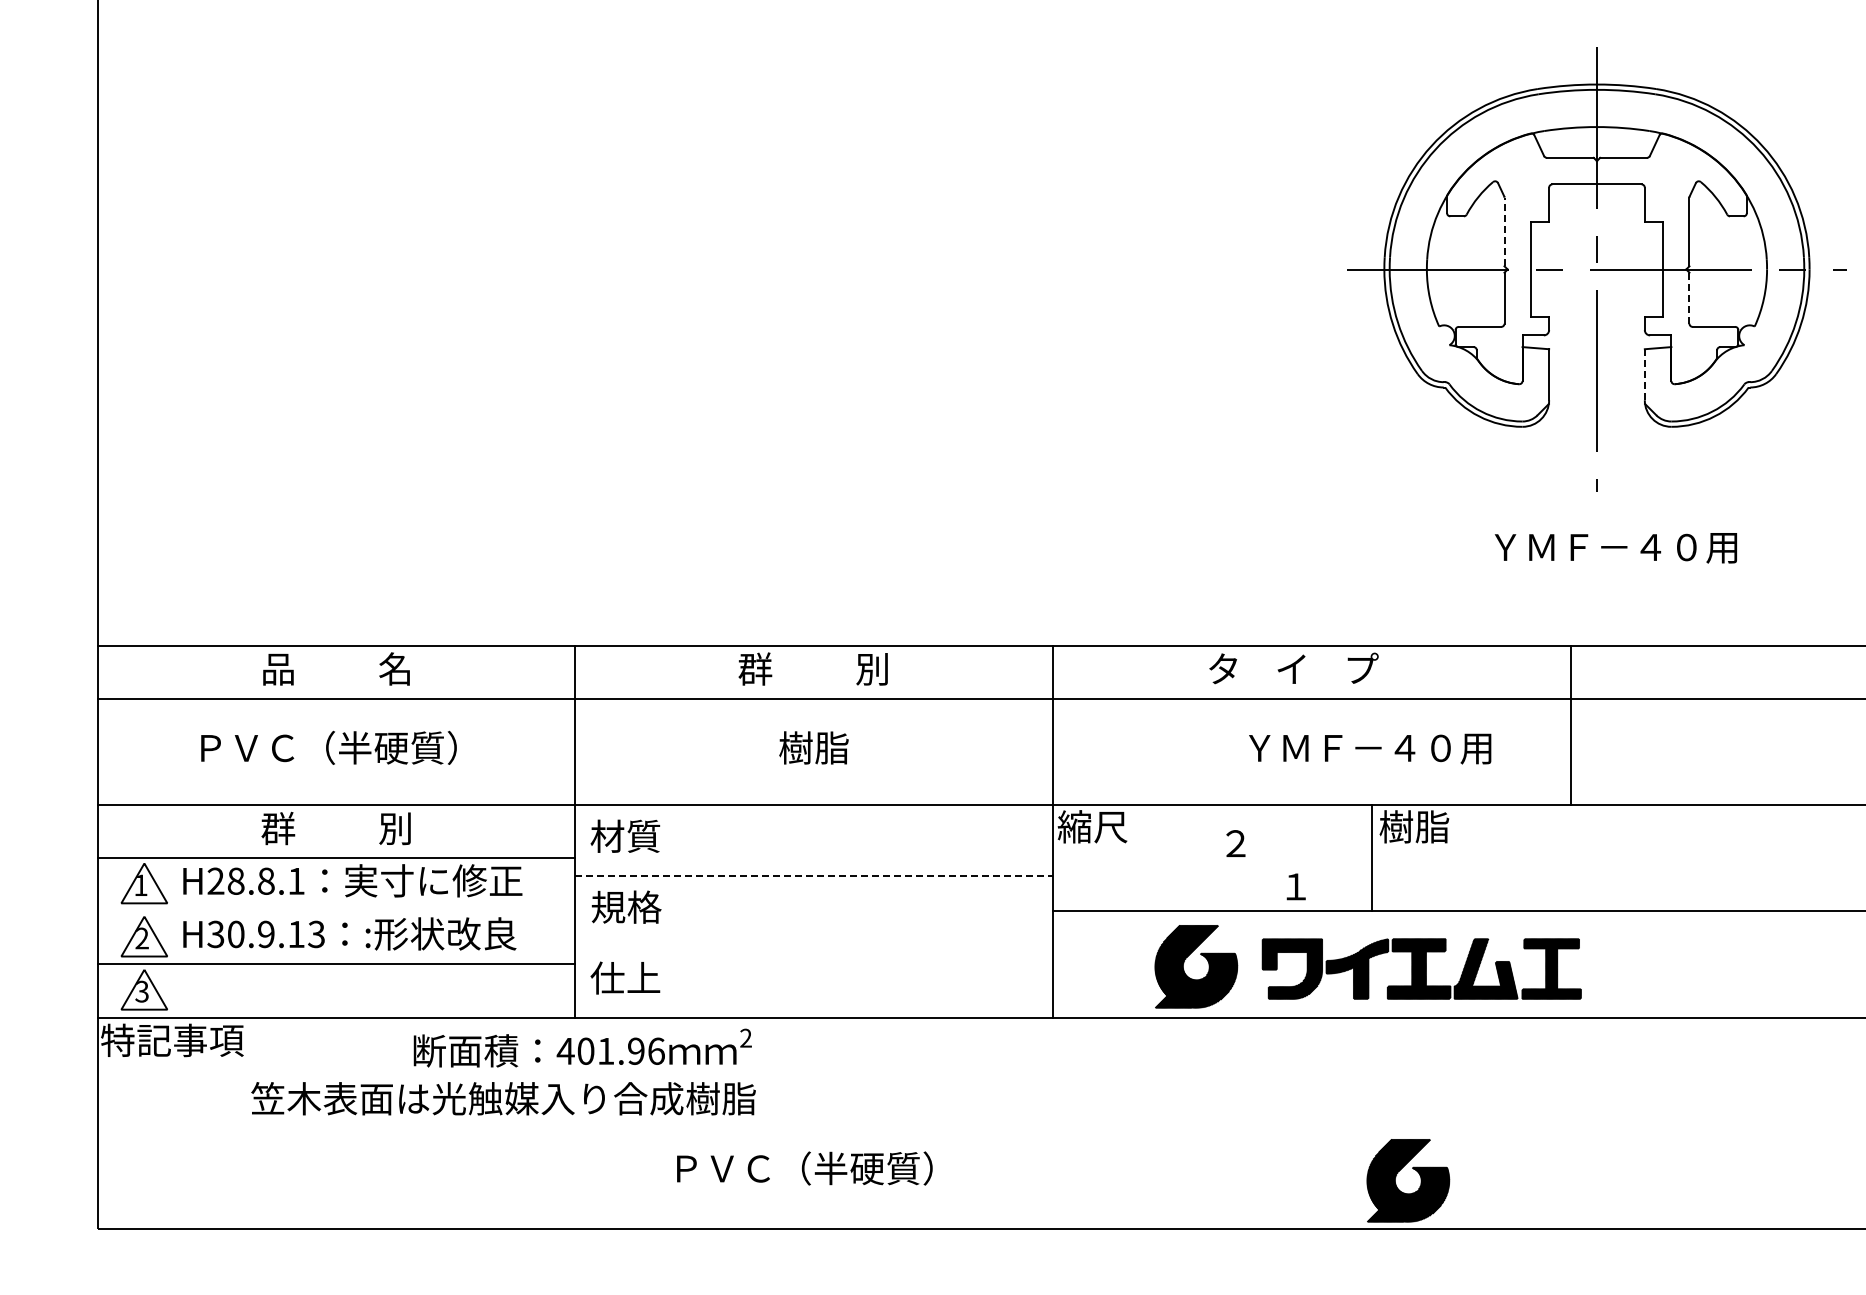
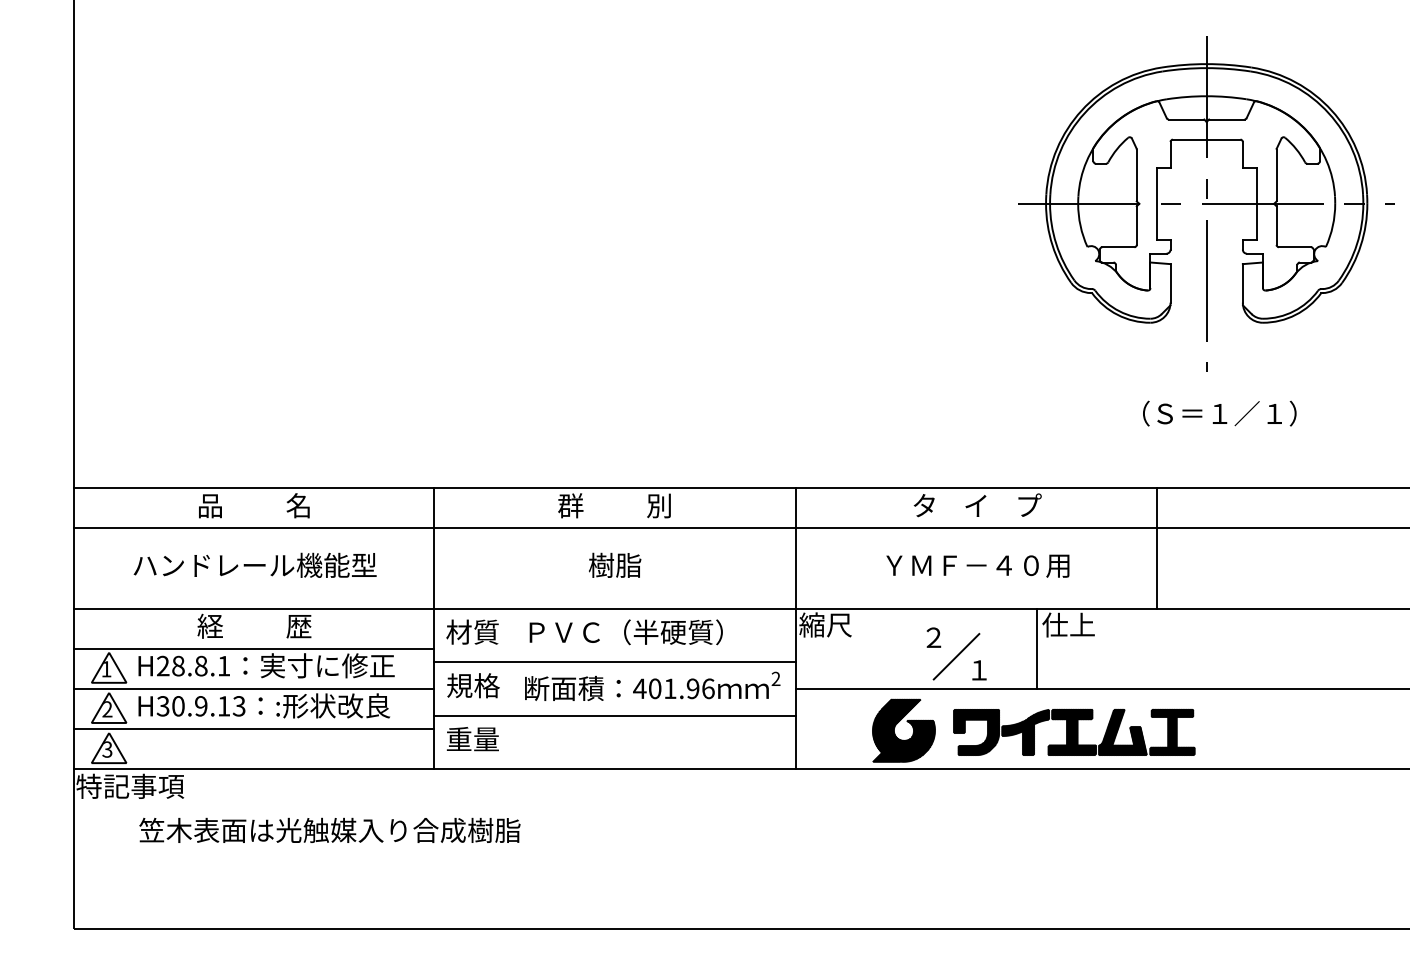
line: (1504, 231) -> (1136, 175), dashed -> solid
line: (1689, 298) -> (1276, 225), dashed -> solid
line: (1644, 374) -> (1242, 283), dashed -> solid
text: (1615, 547) -> (1220, 413), ＹＭＦ－４０用 -> （Ｓ＝１／１）
line: (1570, 725) -> (1157, 548), moved
text: (337, 747) -> (255, 565), ＰＶＣ（半硬質） -> ハンドレール機能型
text: (1370, 748) -> (978, 565), moved
text: (1414, 826) -> (1068, 624), 樹脂 -> 仕上
text: (336, 828) -> (254, 626), 群          別 -> 経          歴
line: (1265, 868) -> (956, 656), added
line: (814, 875) -> (615, 661), dashed -> solid
line: (335, 911) -> (253, 688), added
line: (813, 946) -> (614, 715), added
text: (625, 977) -> (472, 738), 仕上 -> 重量
text: (582, 1047) -> (652, 685), moved
text: (503, 1098) -> (329, 830), moved
text: (804, 1168) -> (626, 632), moved
part: (1420, 1180) -> (1073, 892), removed

